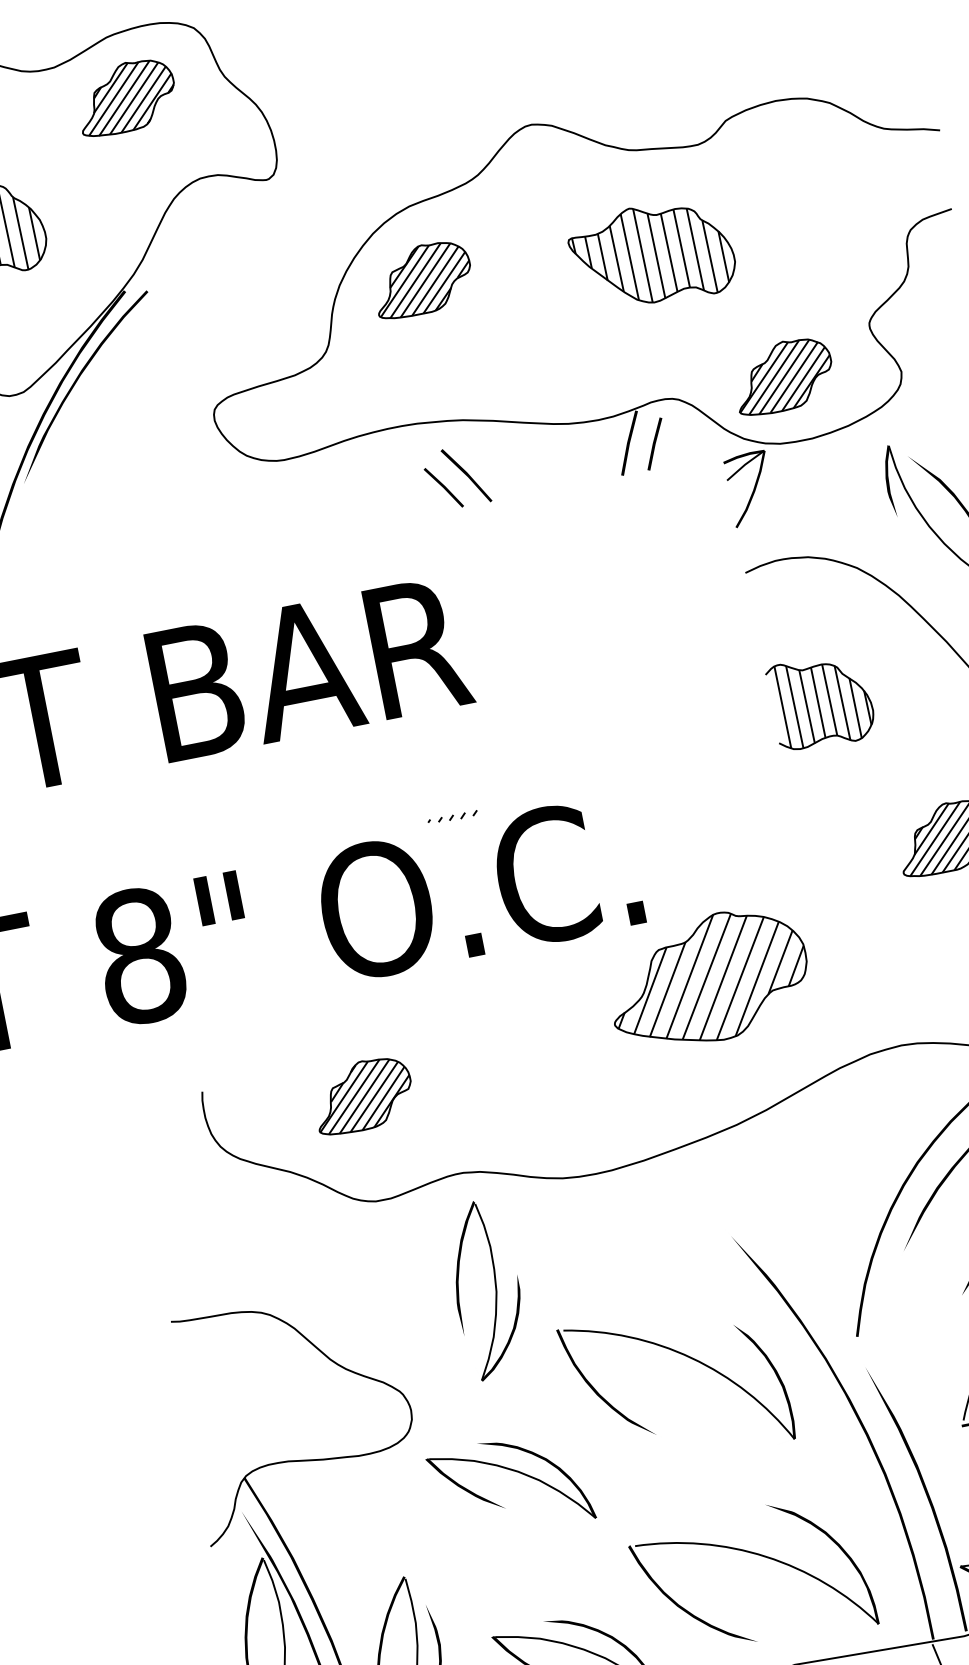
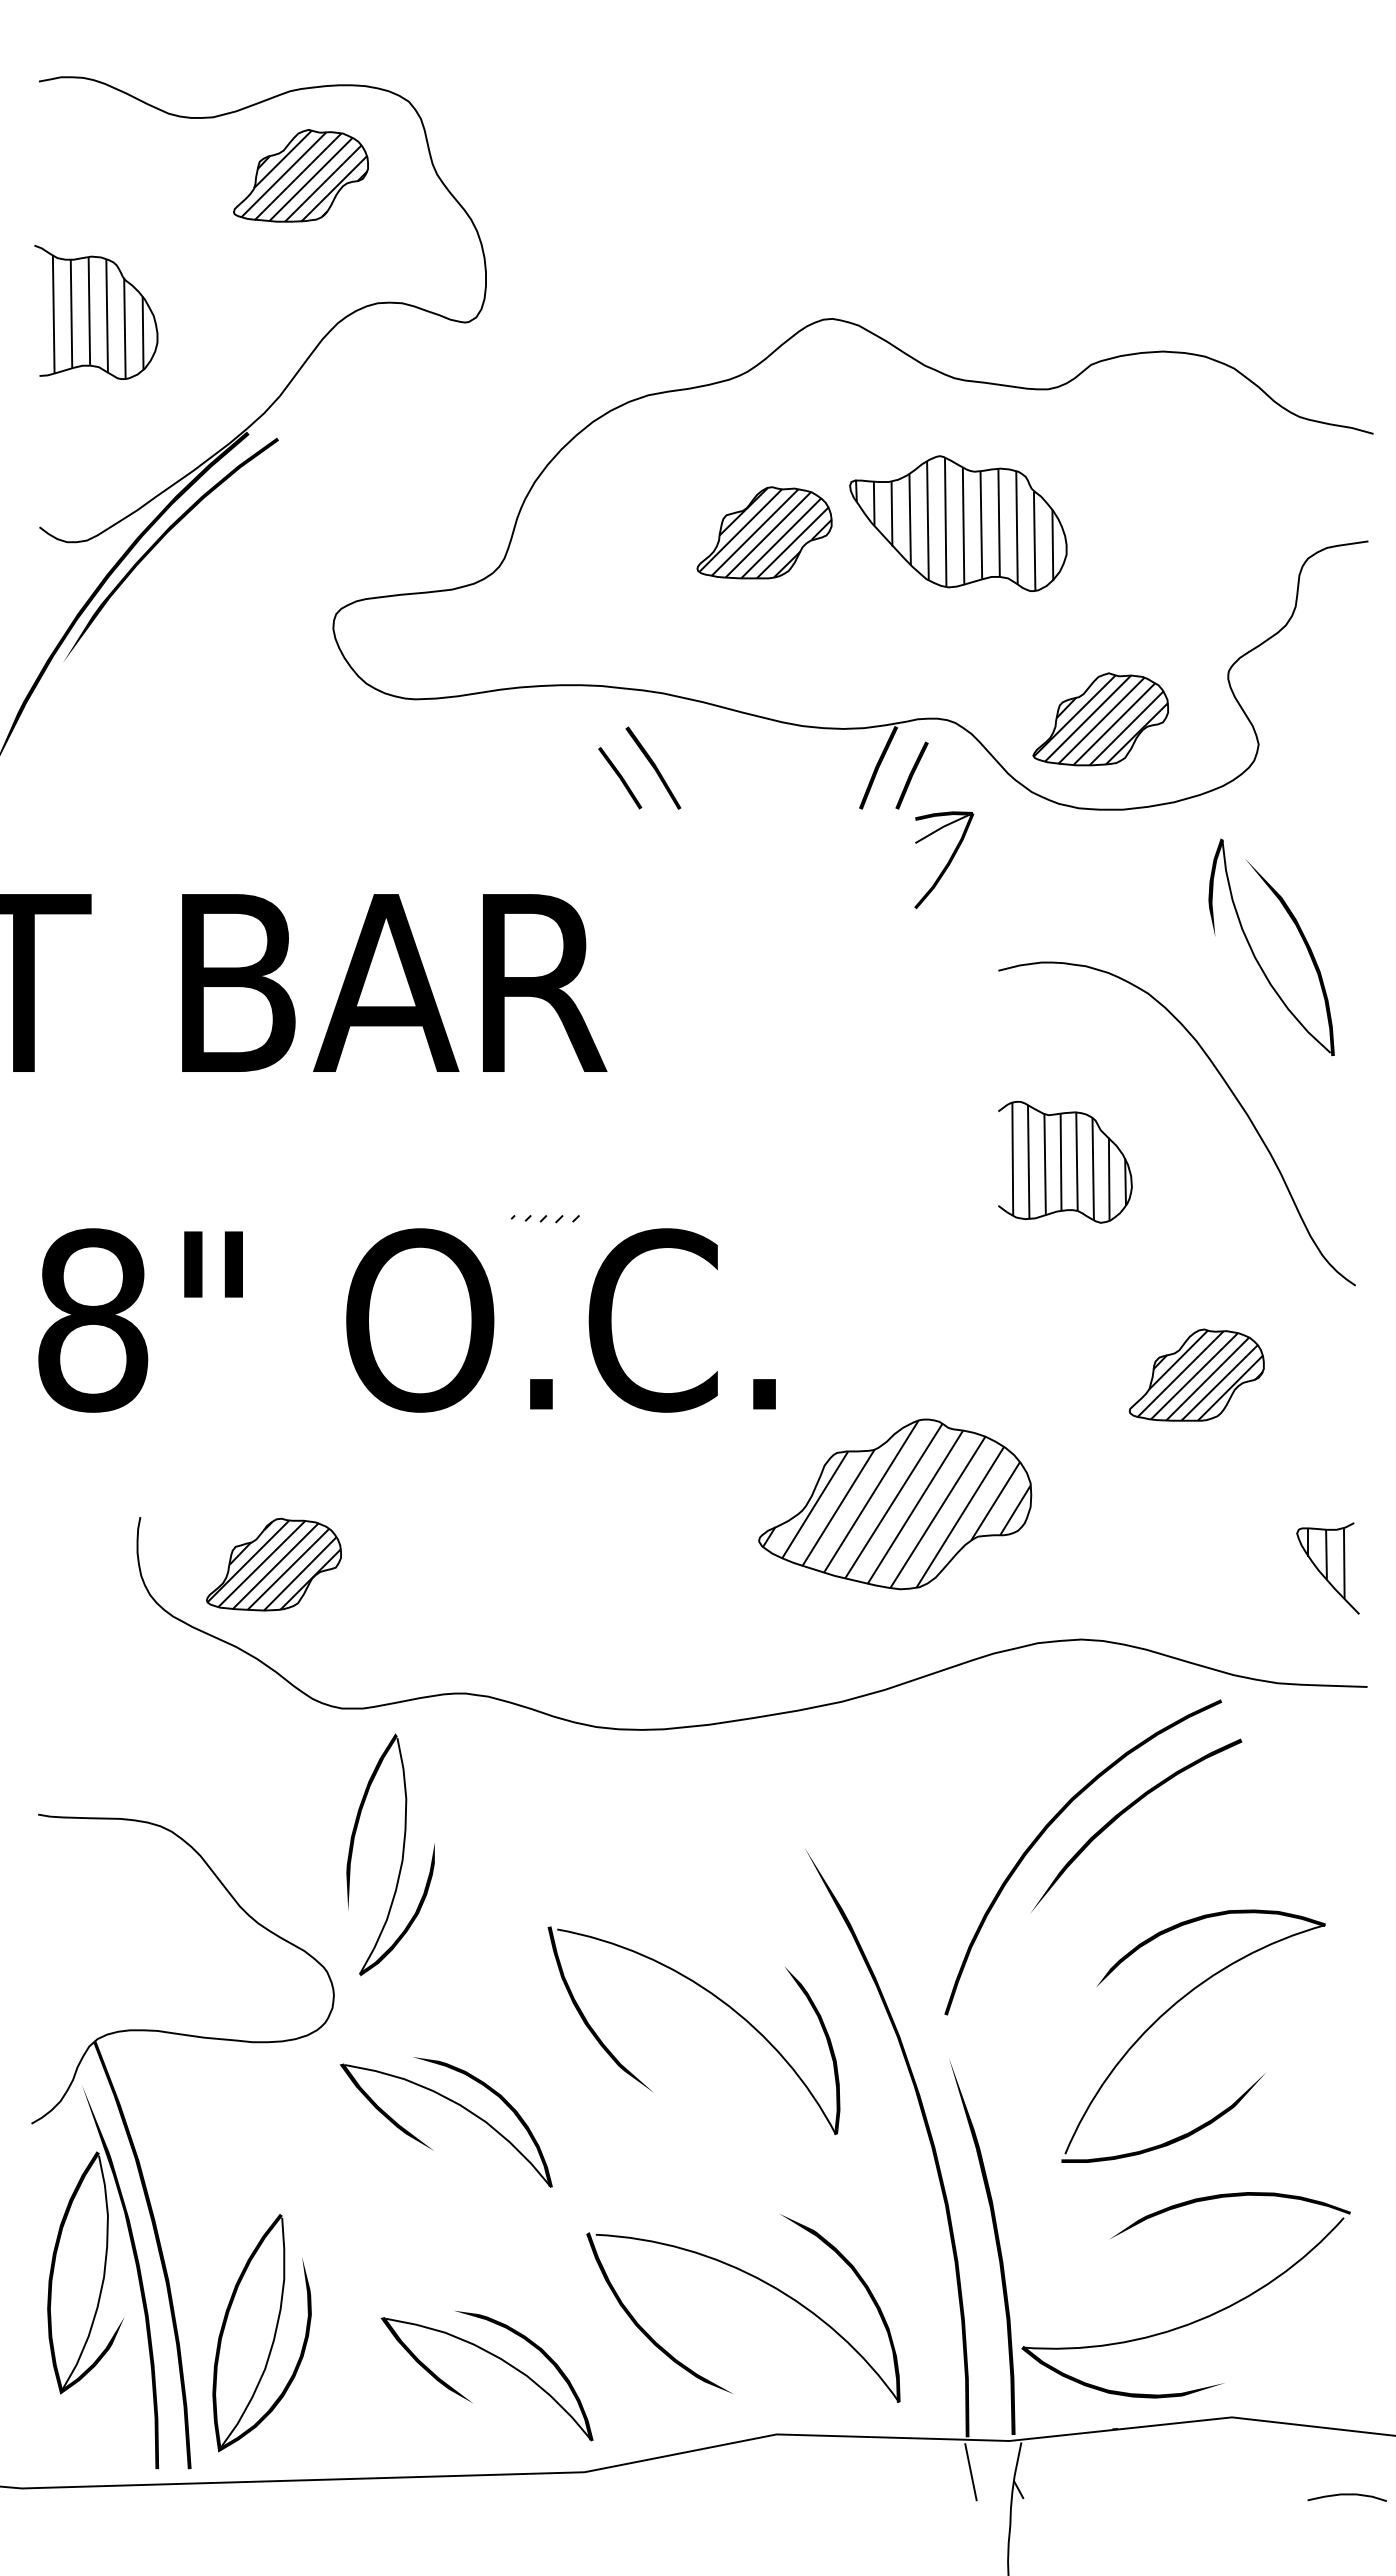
part: (422, 279) -> (764, 532), moved
part: (750, 488) -> (944, 860), moved
part: (708, 979) -> (895, 1504), moved
part: (362, 1095) -> (273, 1564), moved
part: (495, 1290) -> (401, 1858), moved

